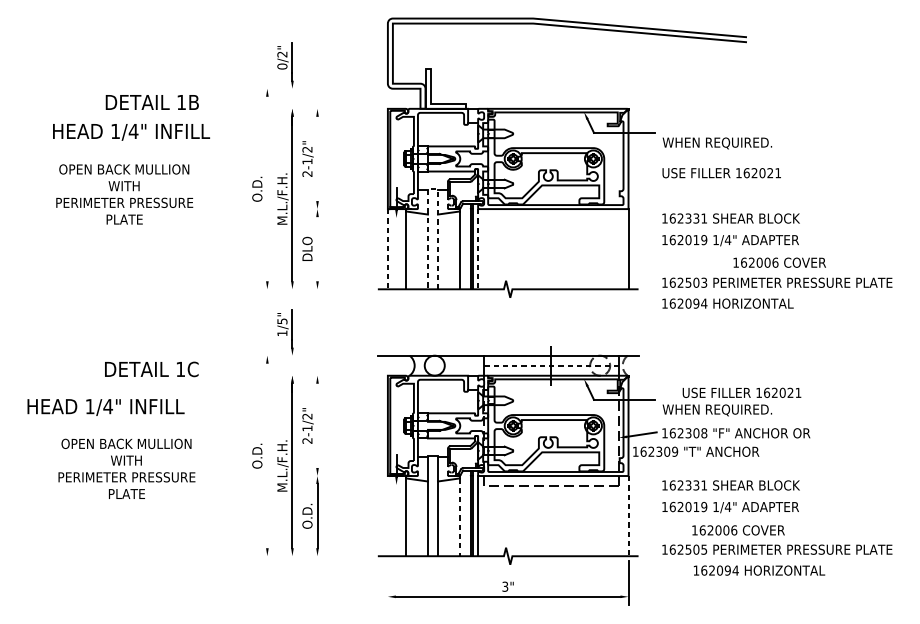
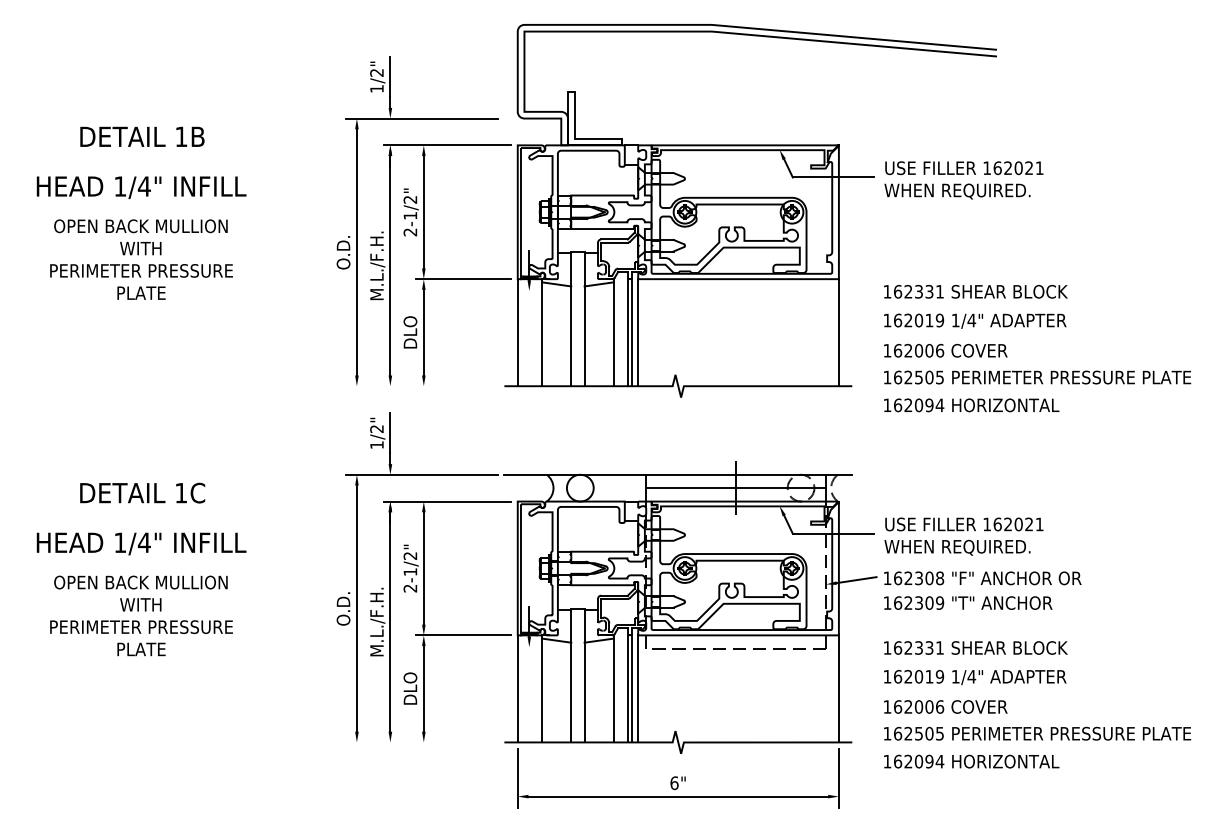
text: (282, 66) -> (376, 88), 0/2" -> 1/2"
line: (315, 88) -> (421, 118), added
text: (152, 102) -> (142, 136), moved
line: (335, 108) -> (447, 145), added
text: (131, 132) -> (141, 187), moved
line: (317, 159) -> (423, 212), added
text: (721, 173) -> (964, 168), moved
line: (267, 189) -> (356, 252), added
line: (432, 189) -> (577, 252), dashed -> solid
text: (124, 194) -> (141, 259), moved
line: (347, 209) -> (463, 279), added
line: (317, 249) -> (423, 332), added
line: (387, 249) -> (517, 332), dashed -> solid
line: (478, 249) -> (638, 332), dashed -> solid
text: (779, 262) -> (945, 350), moved
text: (703, 282) -> (939, 376), 162503 -> 162505
text: (282, 320) -> (376, 428), 1/5" -> 1/2"
line: (315, 355) -> (421, 474), added
line: (551, 365) -> (735, 488), dashed -> solid
text: (151, 368) -> (142, 492), moved
line: (335, 375) -> (447, 501), added
text: (742, 392) -> (964, 524), moved
line: (317, 425) -> (423, 568), added
text: (696, 451) -> (968, 602), moved
line: (267, 455) -> (356, 608), added
text: (126, 468) -> (141, 615), moved
line: (347, 476) -> (463, 635), added
text: (307, 515) -> (410, 688), O.D. -> DLO
line: (387, 515) -> (517, 688), added
line: (628, 515) -> (838, 688), dashed -> solid
line: (459, 517) -> (613, 690), dashed -> solid
text: (738, 530) -> (945, 706), moved
text: (759, 570) -> (971, 761), moved
line: (387, 583) -> (517, 778), added
text: (505, 586) -> (674, 783), 3" -> 6"

